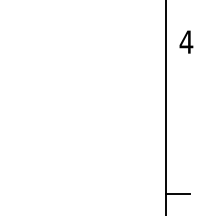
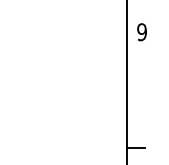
text: (186, 41) -> (142, 31), 4 -> 9

